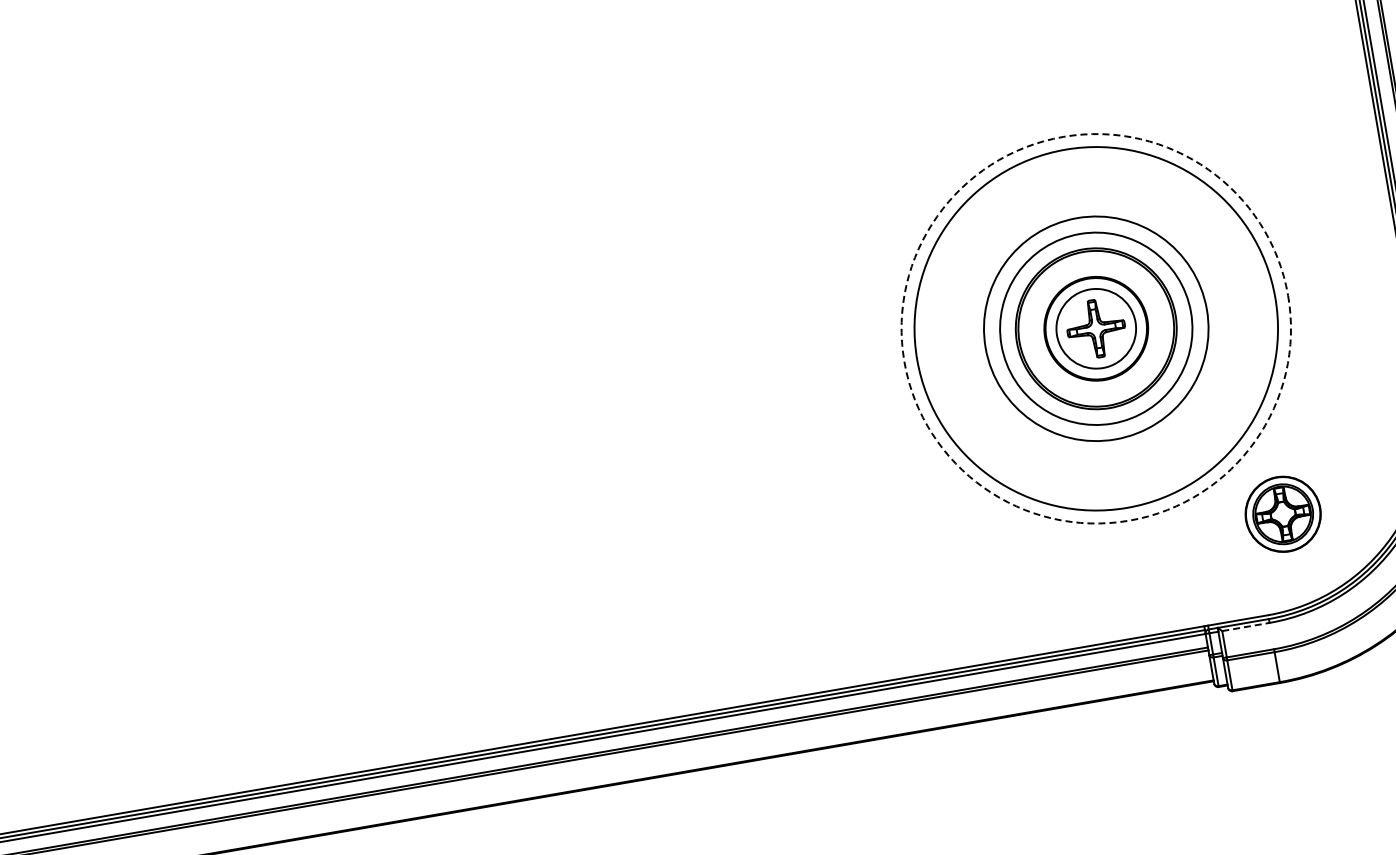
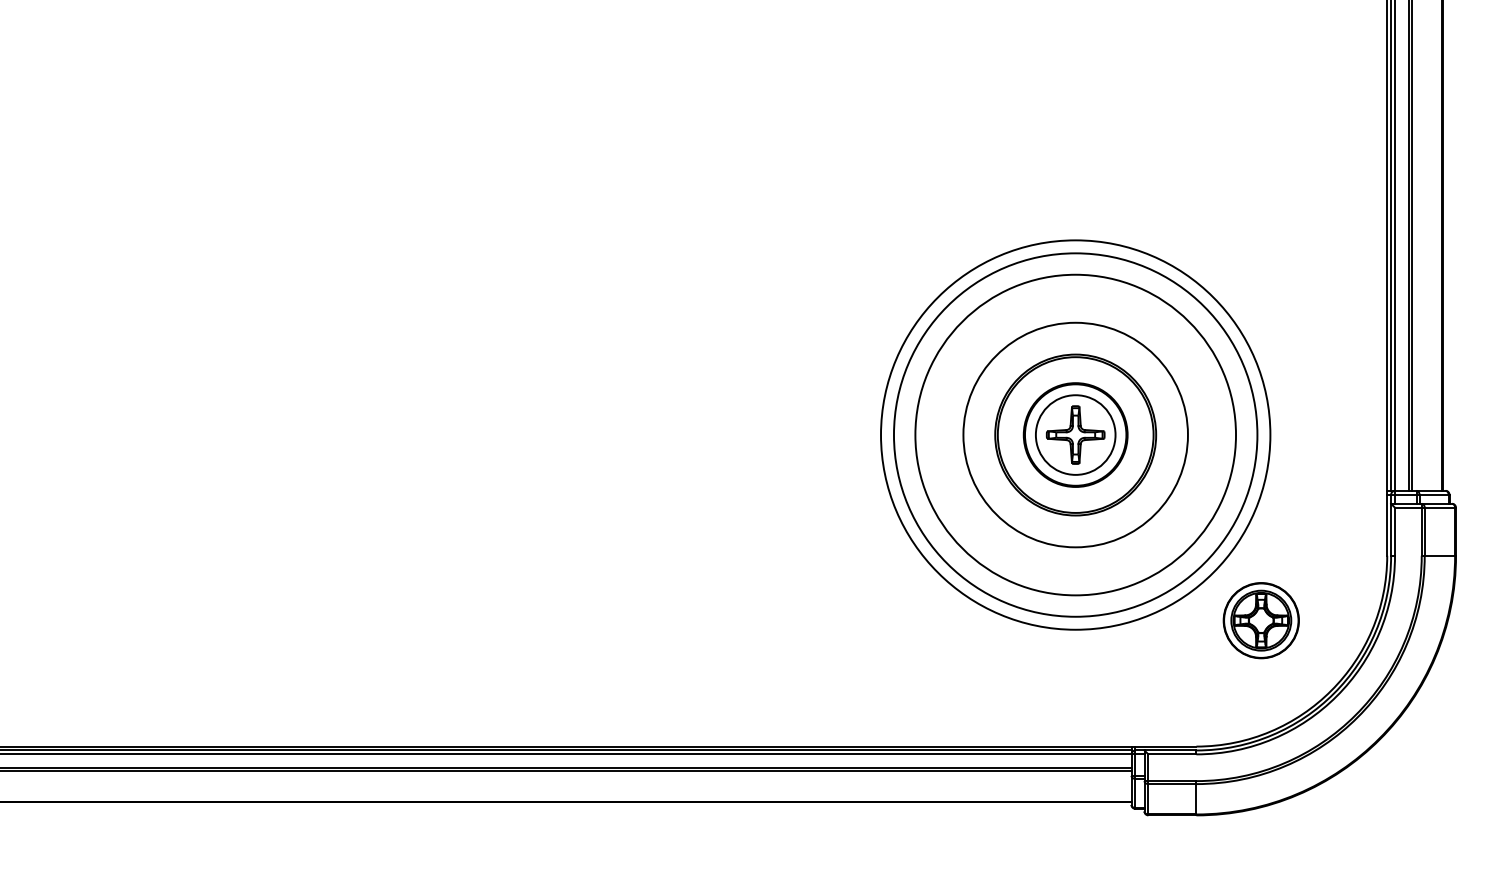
circle: (1095, 328) -> (1075, 434), dashed -> solid
circle: (1095, 328) -> (1075, 434), size x1.67
part: (1282, 514) -> (1260, 620), moved
line: (1246, 627) -> (1172, 754), dashed -> solid

